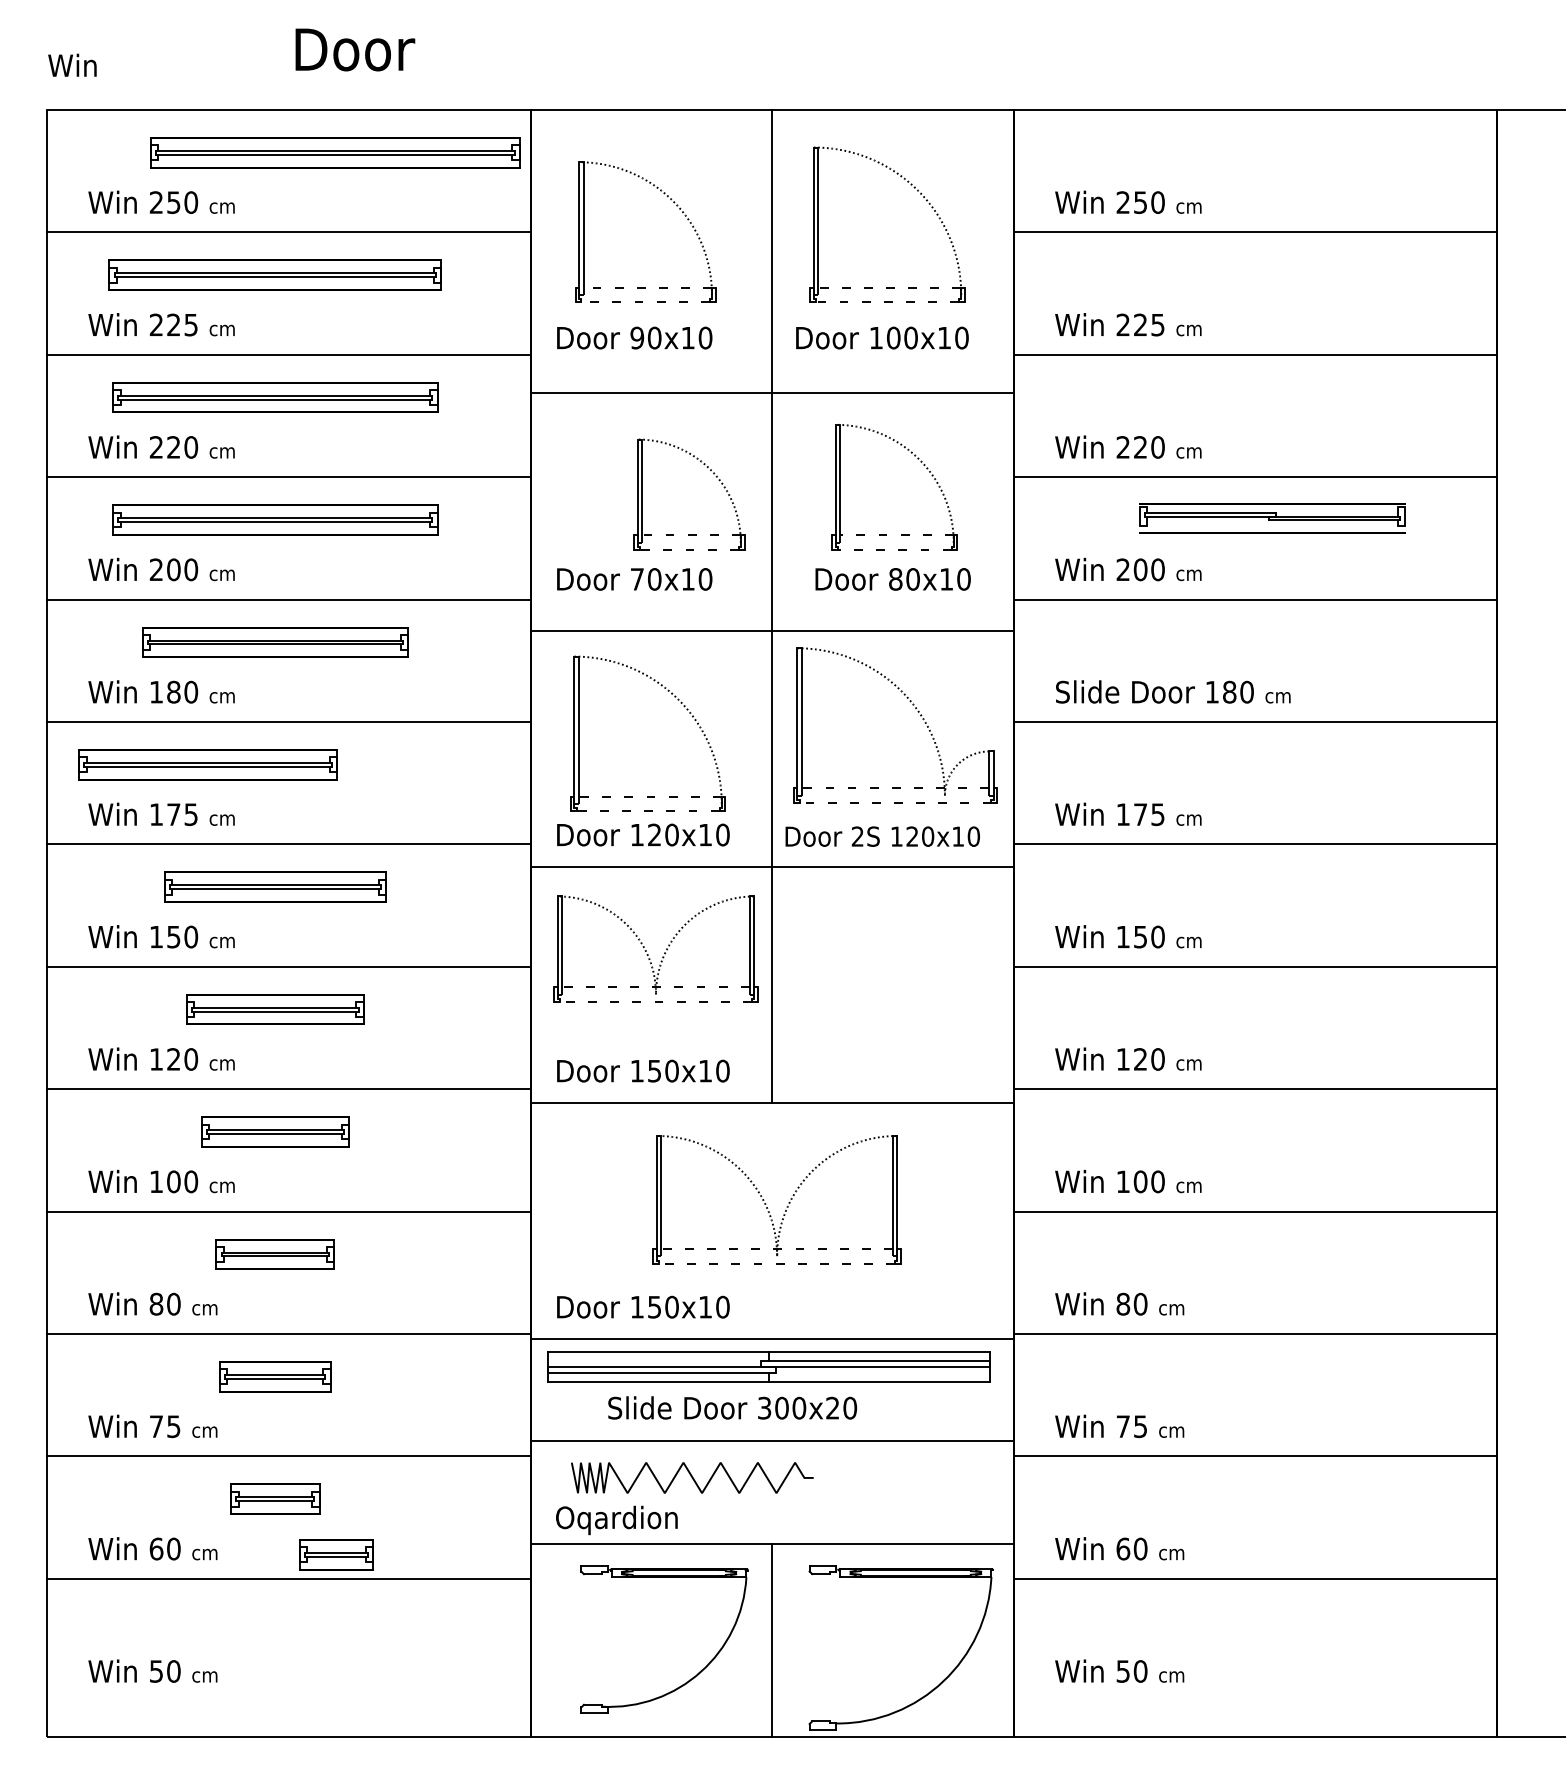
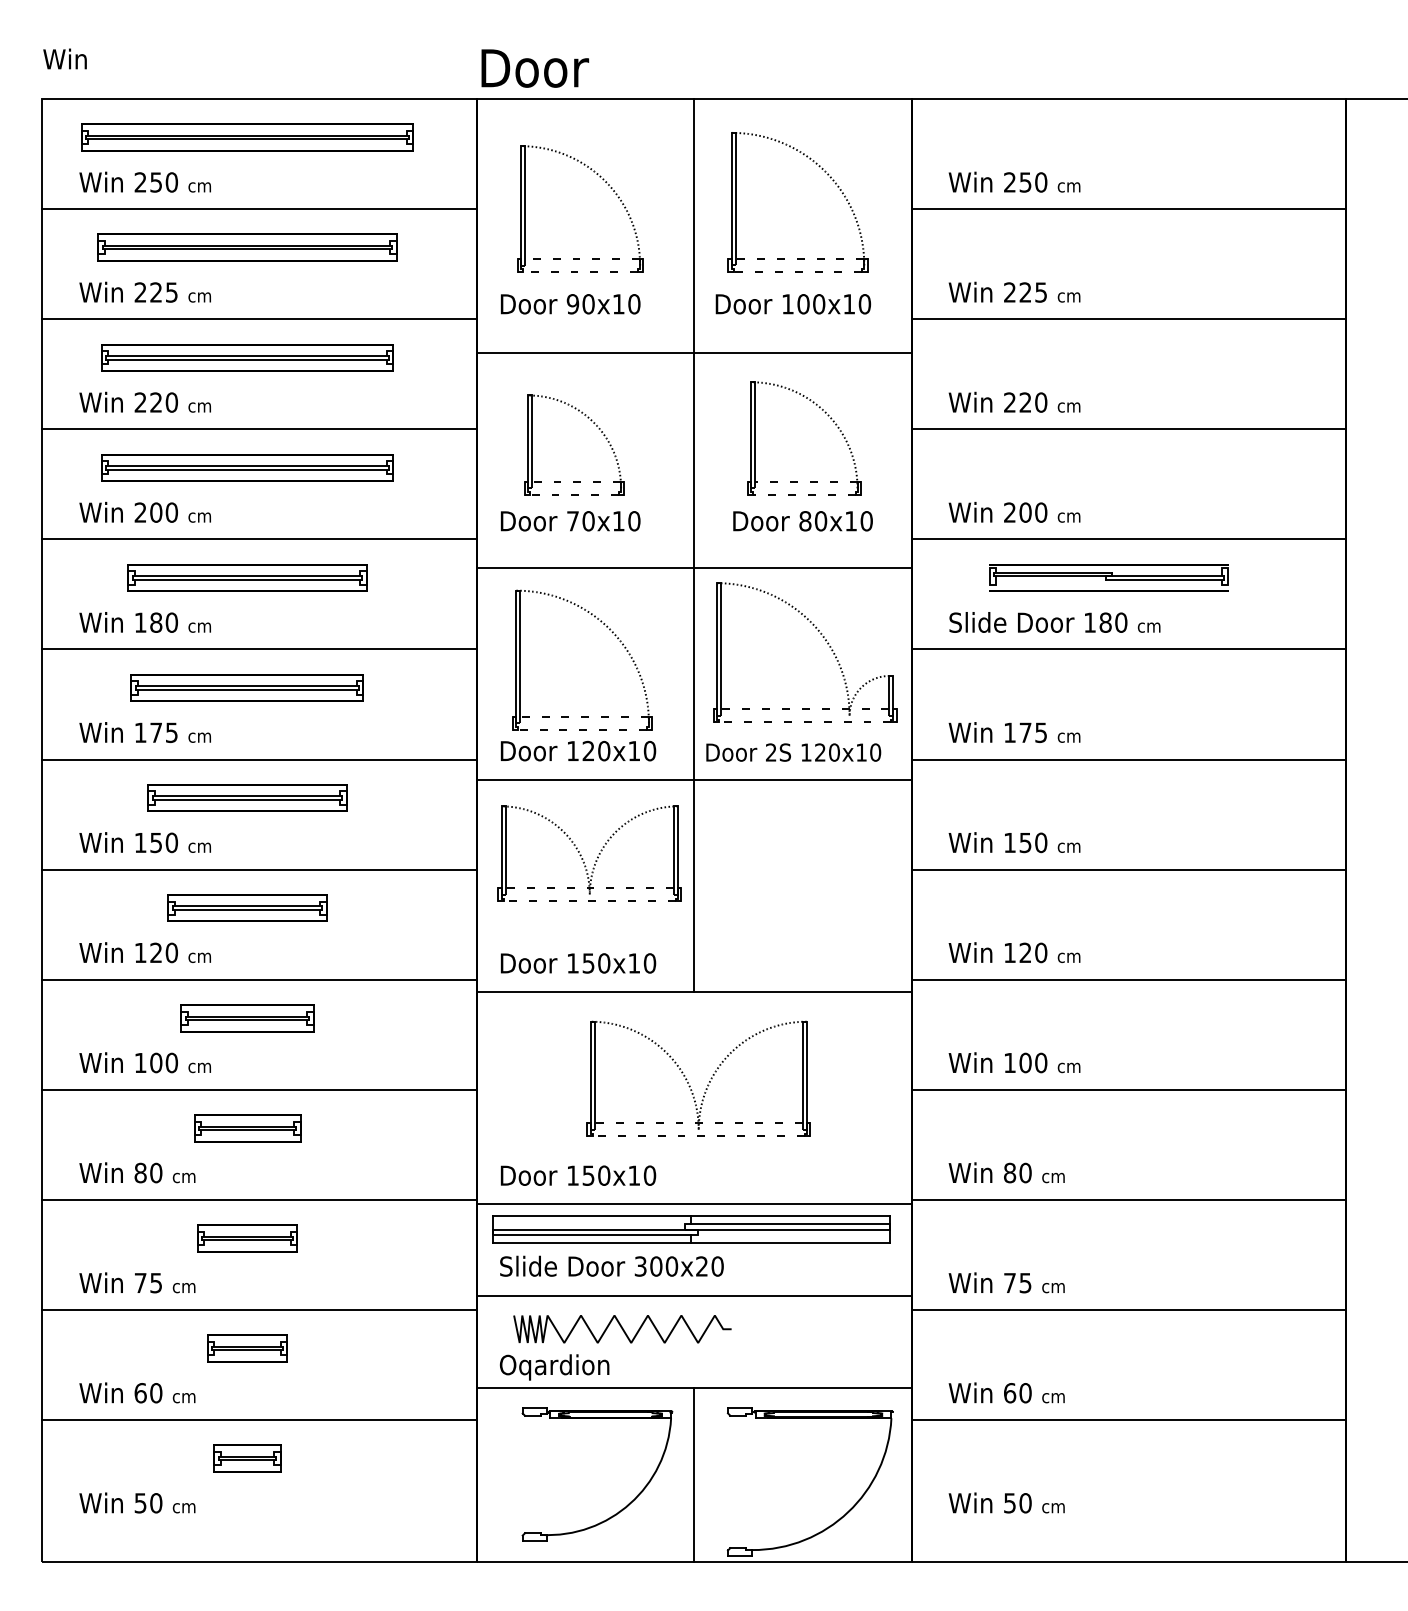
text: (355, 49) -> (535, 68), moved
part: (335, 152) -> (247, 137), moved
part: (710, 471) -> (593, 424), moved
part: (1272, 518) -> (1109, 578), moved
part: (207, 764) -> (246, 687), moved
text: (732, 1407) -> (611, 1265), moved
part: (336, 1554) -> (247, 1458), moved

